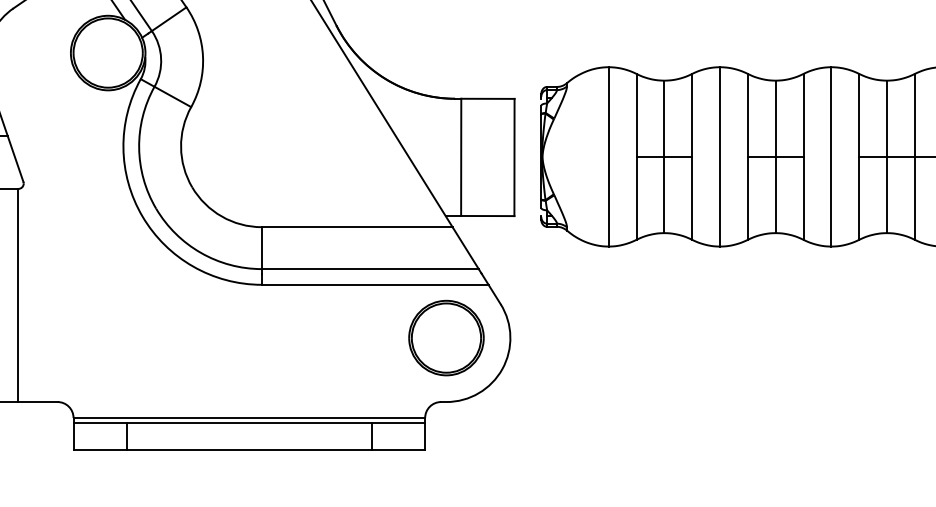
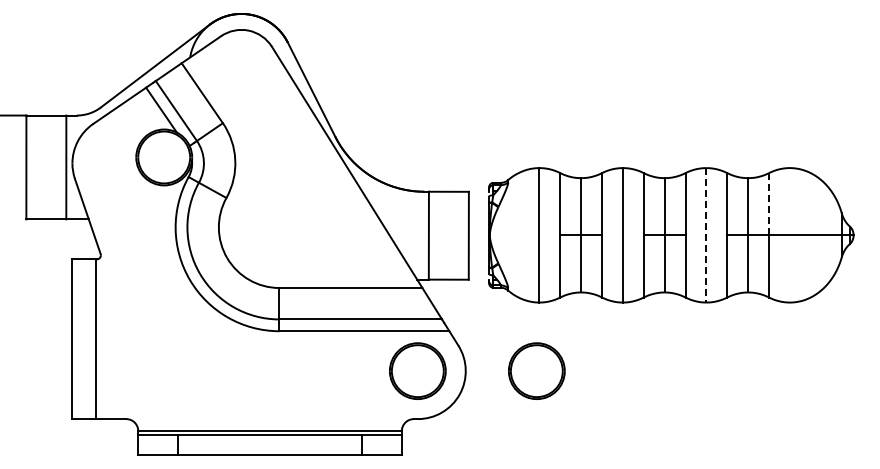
line: (915, 115) -> (769, 204), solid -> dashed
line: (831, 157) -> (706, 235), solid -> dashed
part: (604, 337) -> (536, 370), added

